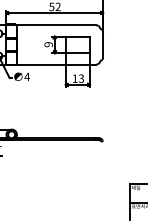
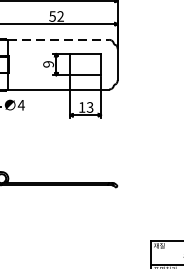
line: (56, 25) -> (58, 40), solid -> dashed

